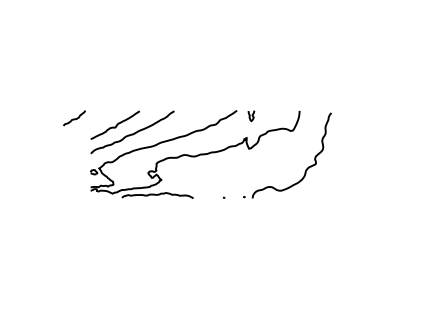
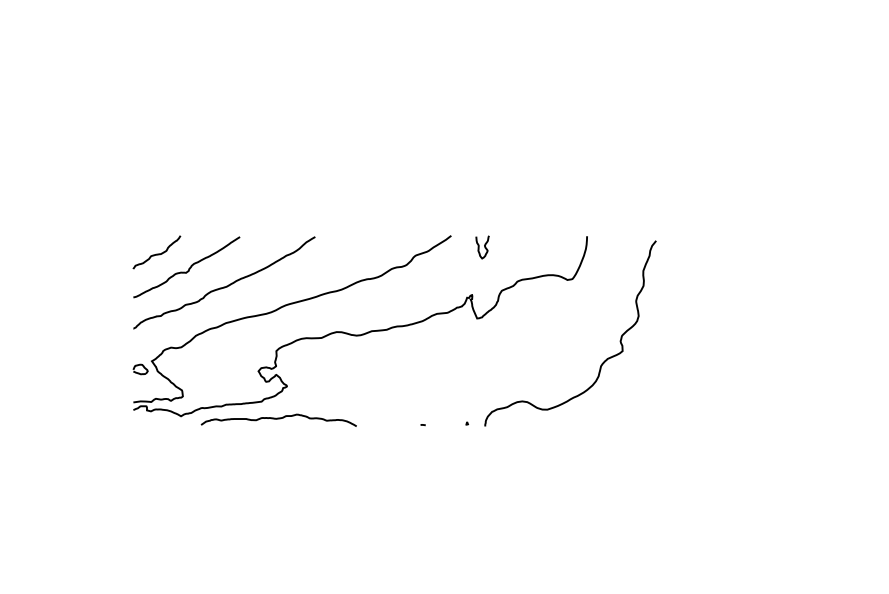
curve: (74, 118) -> (156, 252), moved

